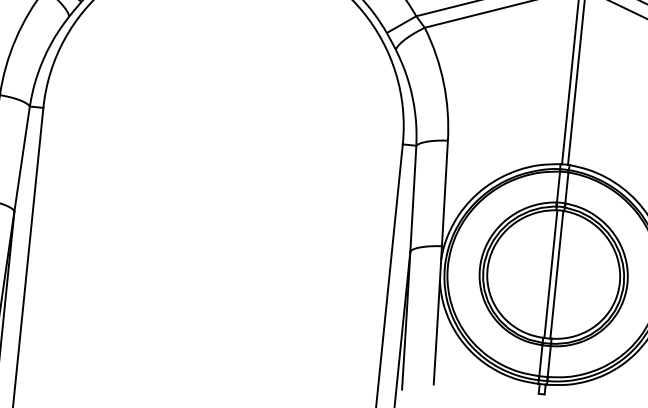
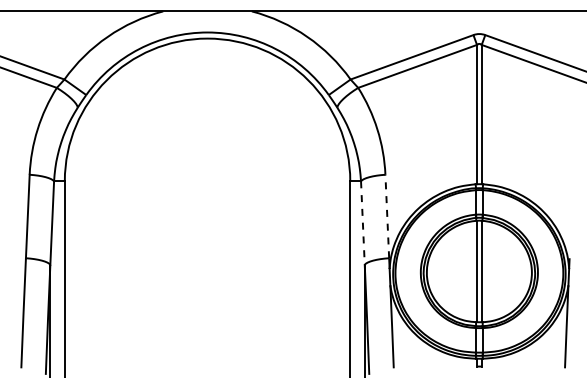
line: (445, 193) -> (387, 216), solid -> dashed
line: (412, 199) -> (362, 223), solid -> dashed

